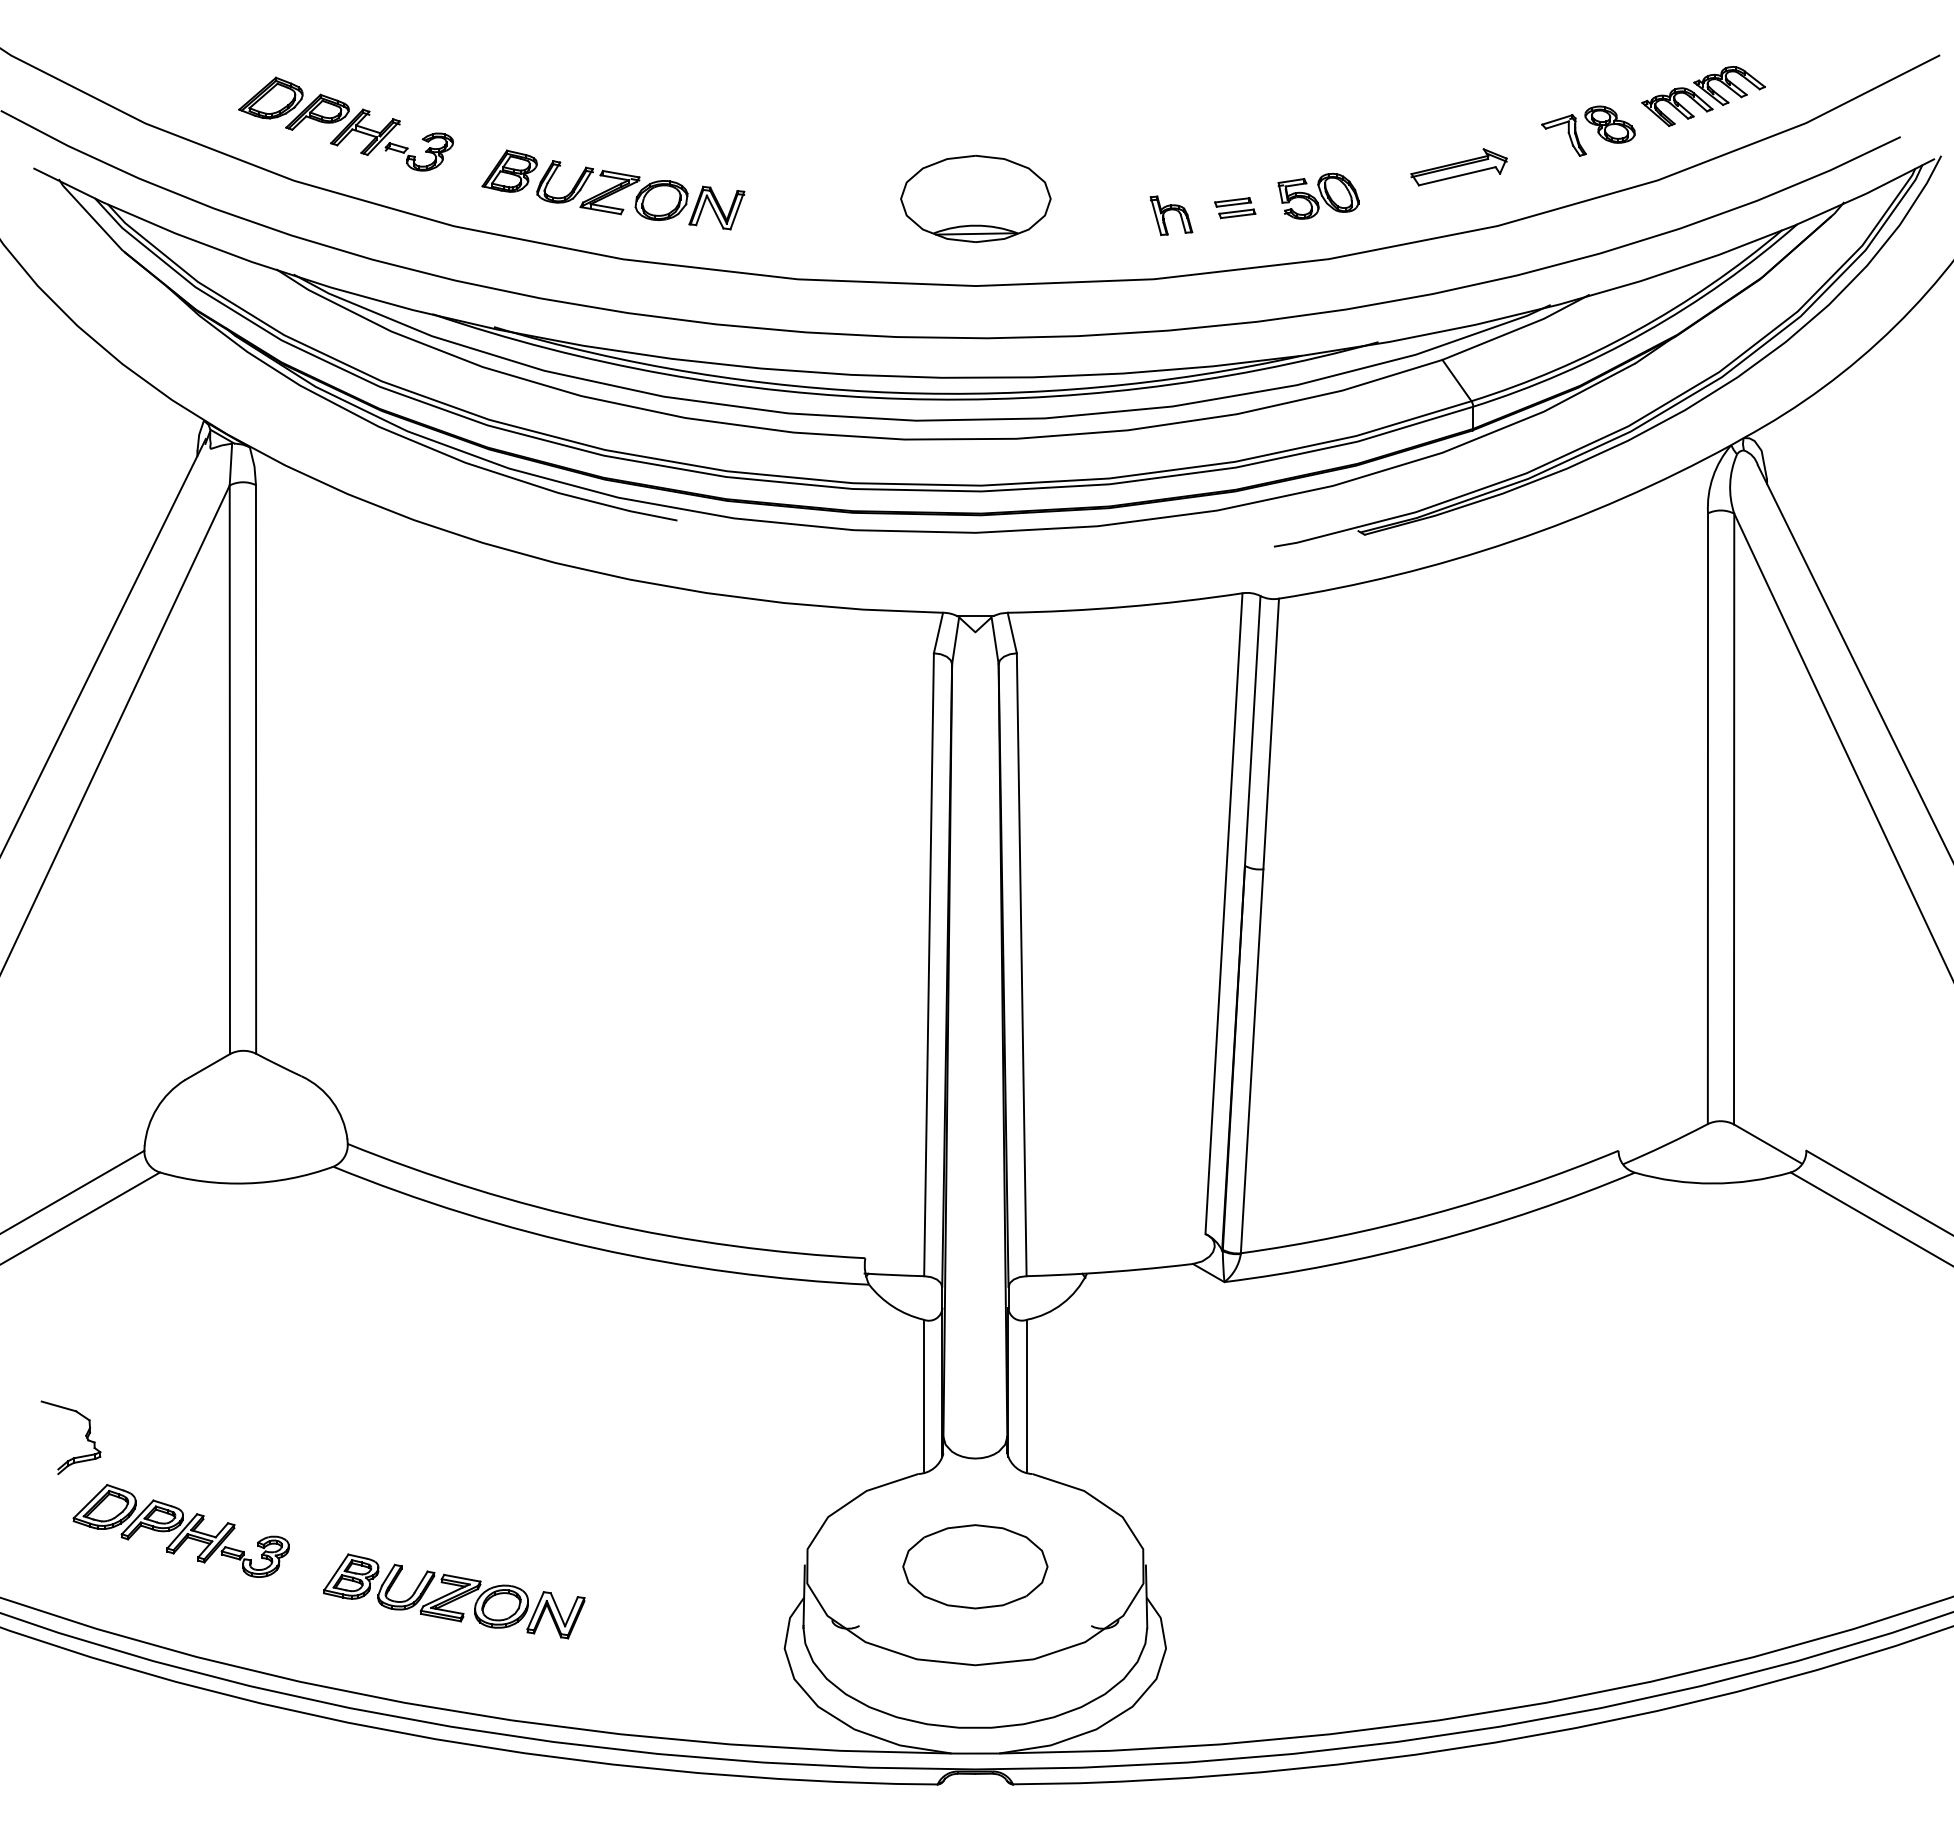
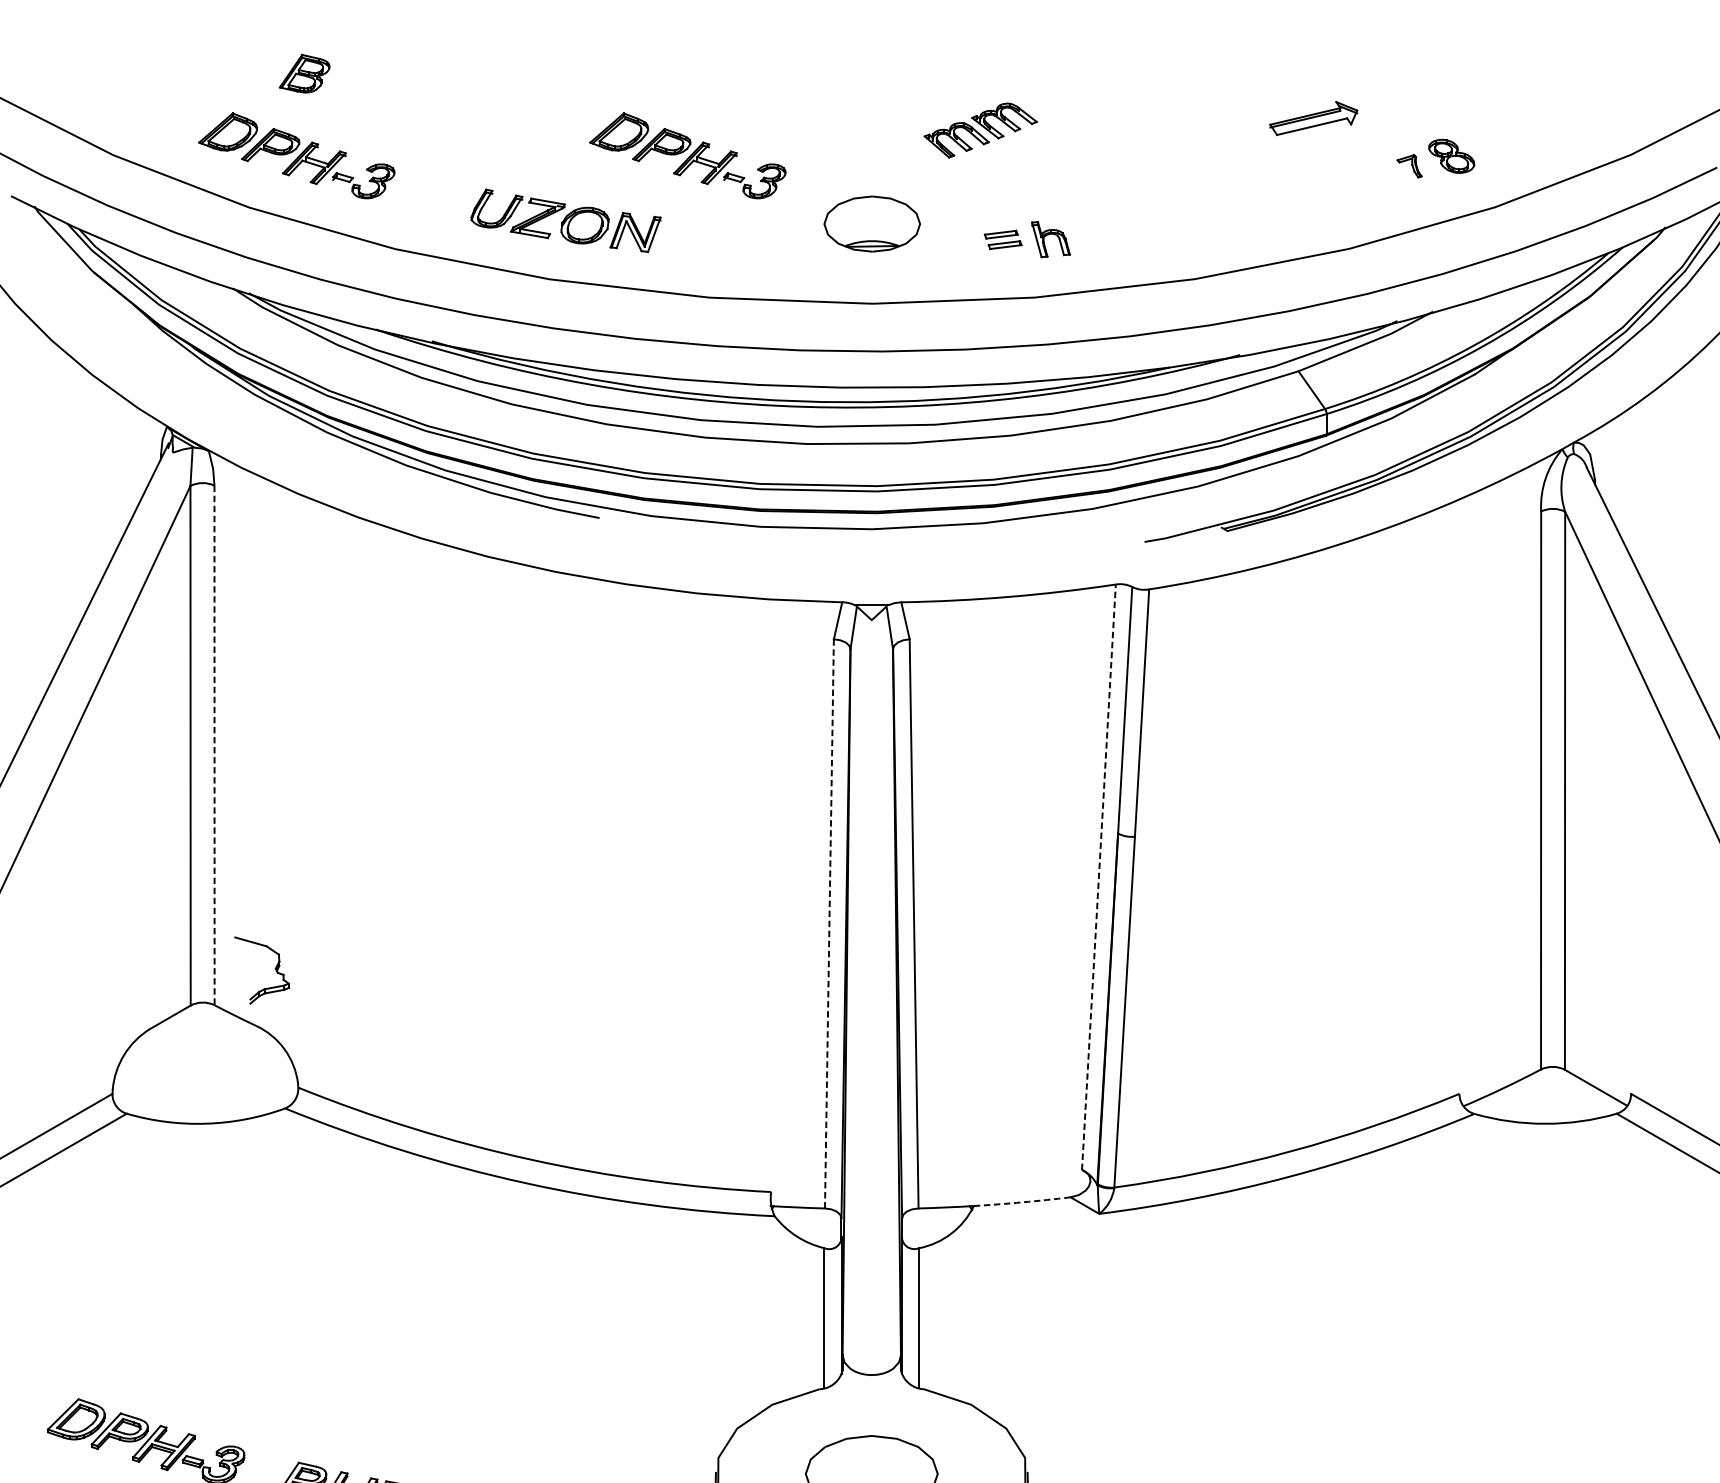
part: (1703, 96) -> (980, 130), moved
part: (773, 123) -> (687, 155), added
part: (1563, 135) -> (1409, 166), size x0.6
part: (1458, 167) -> (1313, 118), moved
part: (509, 170) -> (304, 73), moved
part: (1318, 195) -> (1185, 221), removed
part: (975, 198) -> (871, 223), size x0.7
part: (1235, 208) -> (1003, 240), moved
line: (256, 769) -> (214, 745), solid -> dashed
line: (1223, 913) -> (1098, 877), solid -> dashed
line: (929, 964) -> (829, 923), solid -> dashed
arc: (1140, 1269) -> (1022, 1202), solid -> dashed
part: (85, 1436) -> (275, 969), moved

